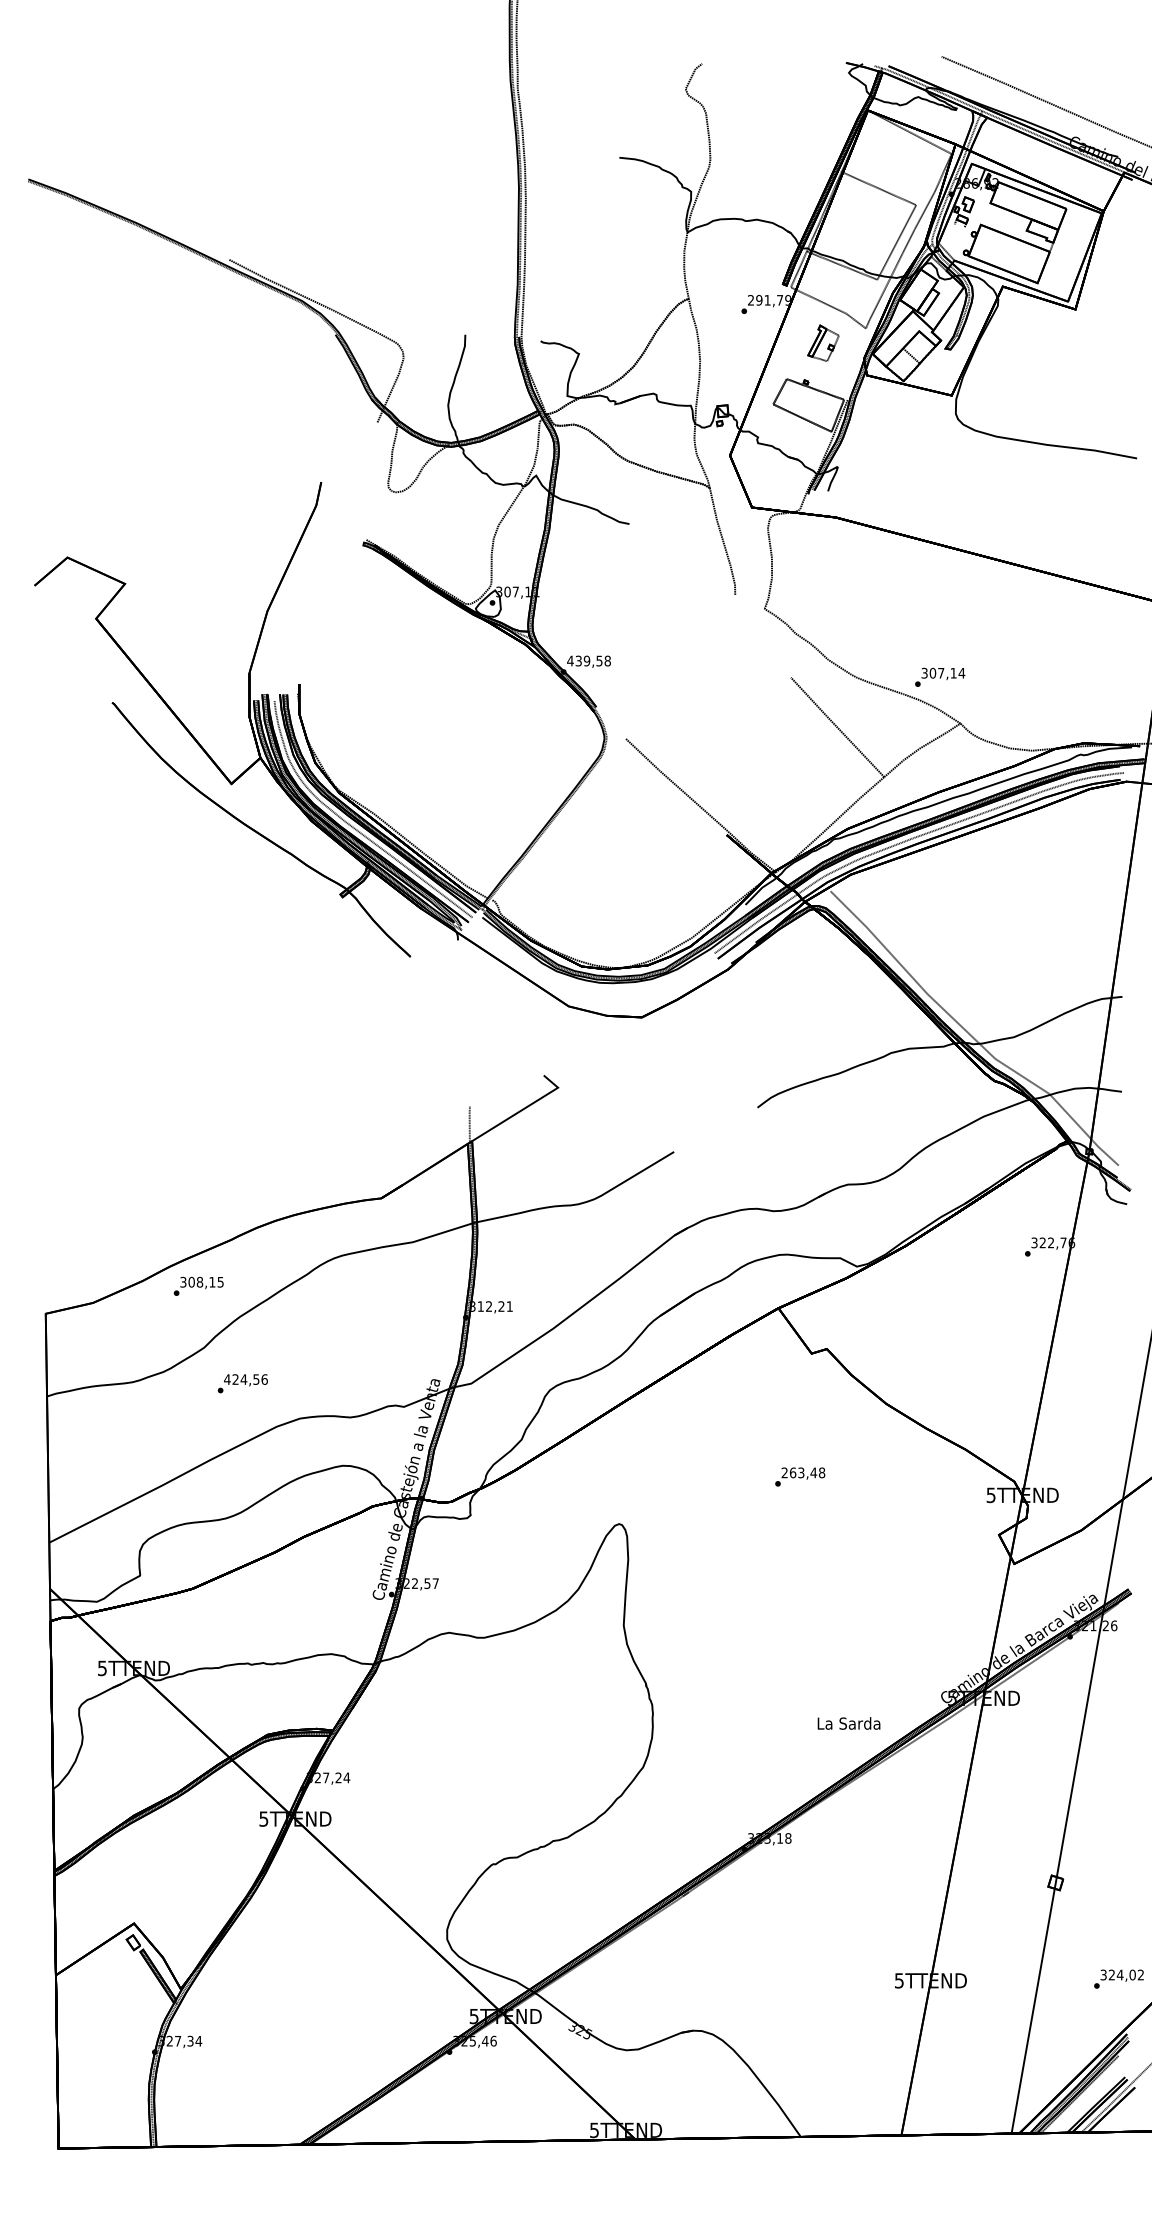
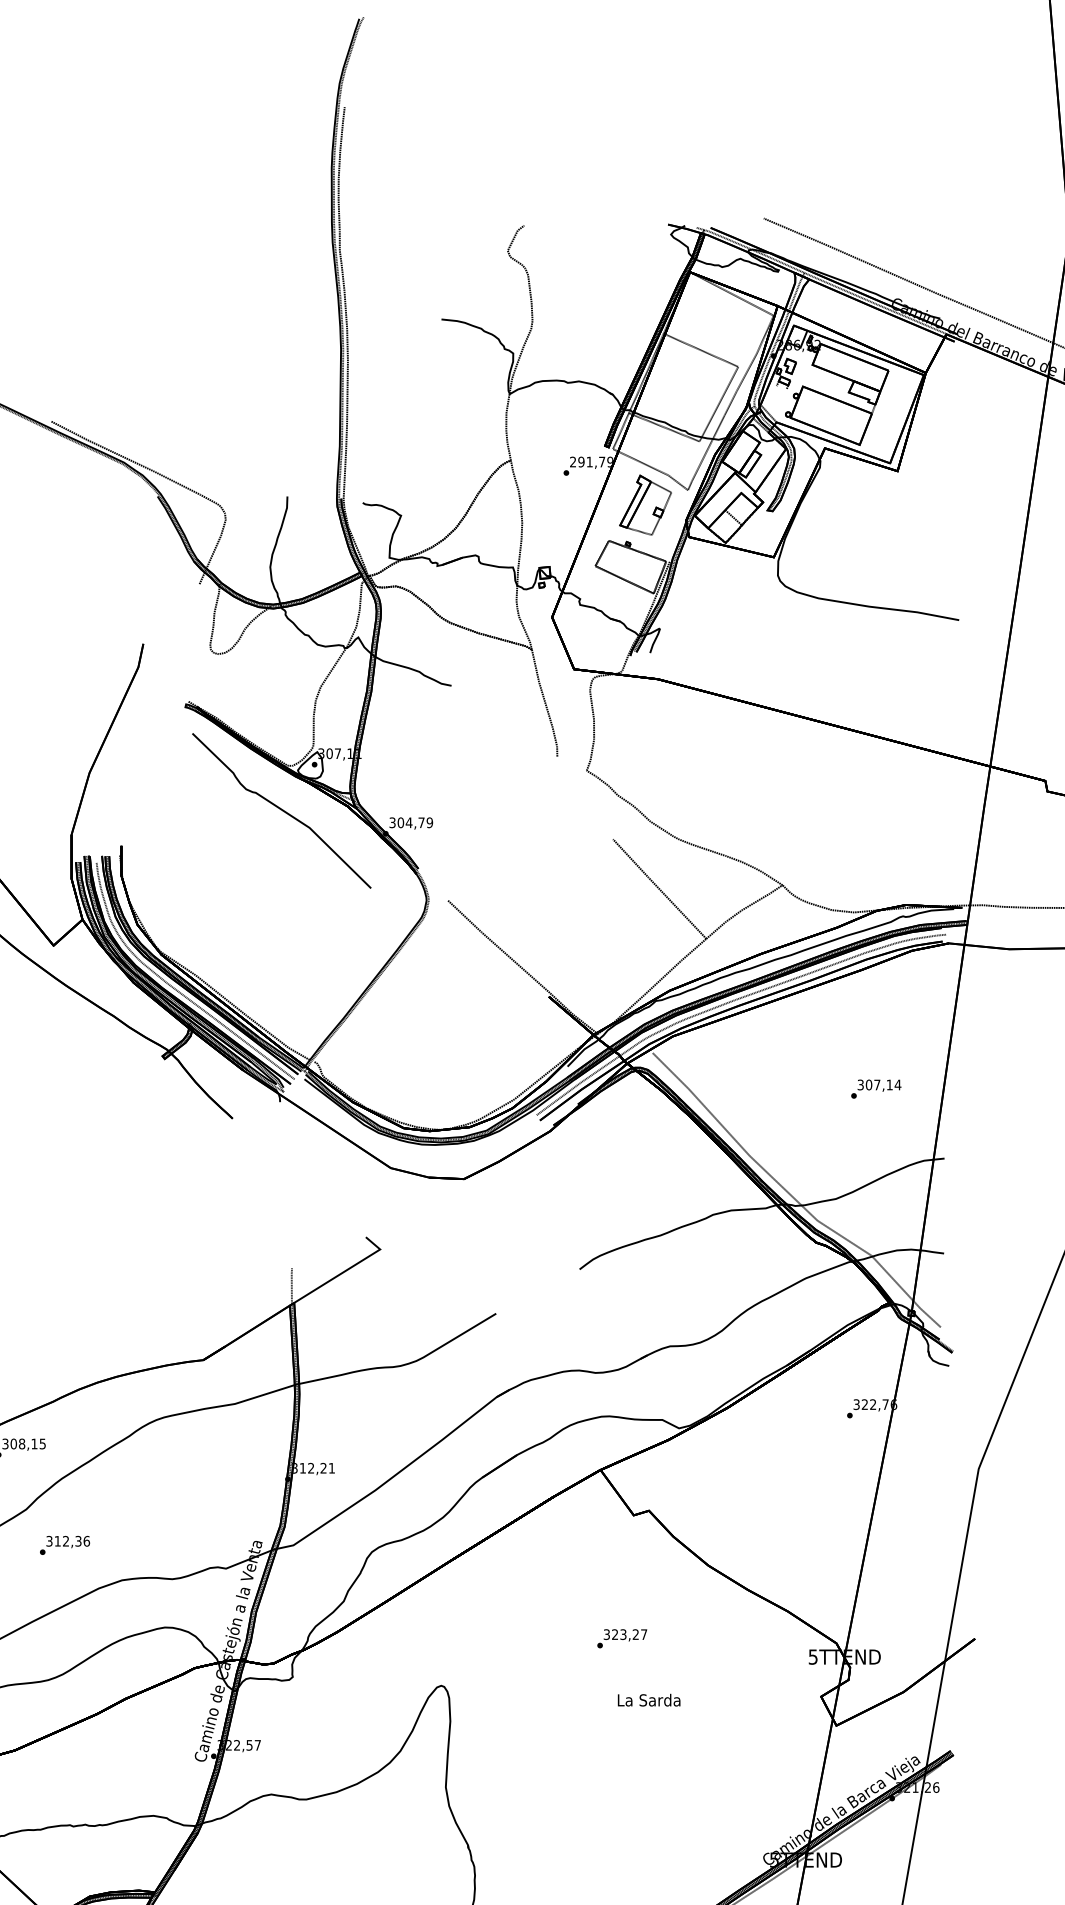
part: (823, 342) -> (645, 504), size x1.67
curve: (459, 648) -> (281, 810), added
text: (588, 660) -> (410, 822), 439,58 -> 304,79
text: (940, 676) -> (876, 1088), moved
text: (241, 1379) -> (63, 1541), 424,56 -> 312,36
text: (803, 1472) -> (625, 1634), 263,48 -> 323,27
text: (848, 1723) -> (648, 1700), moved

